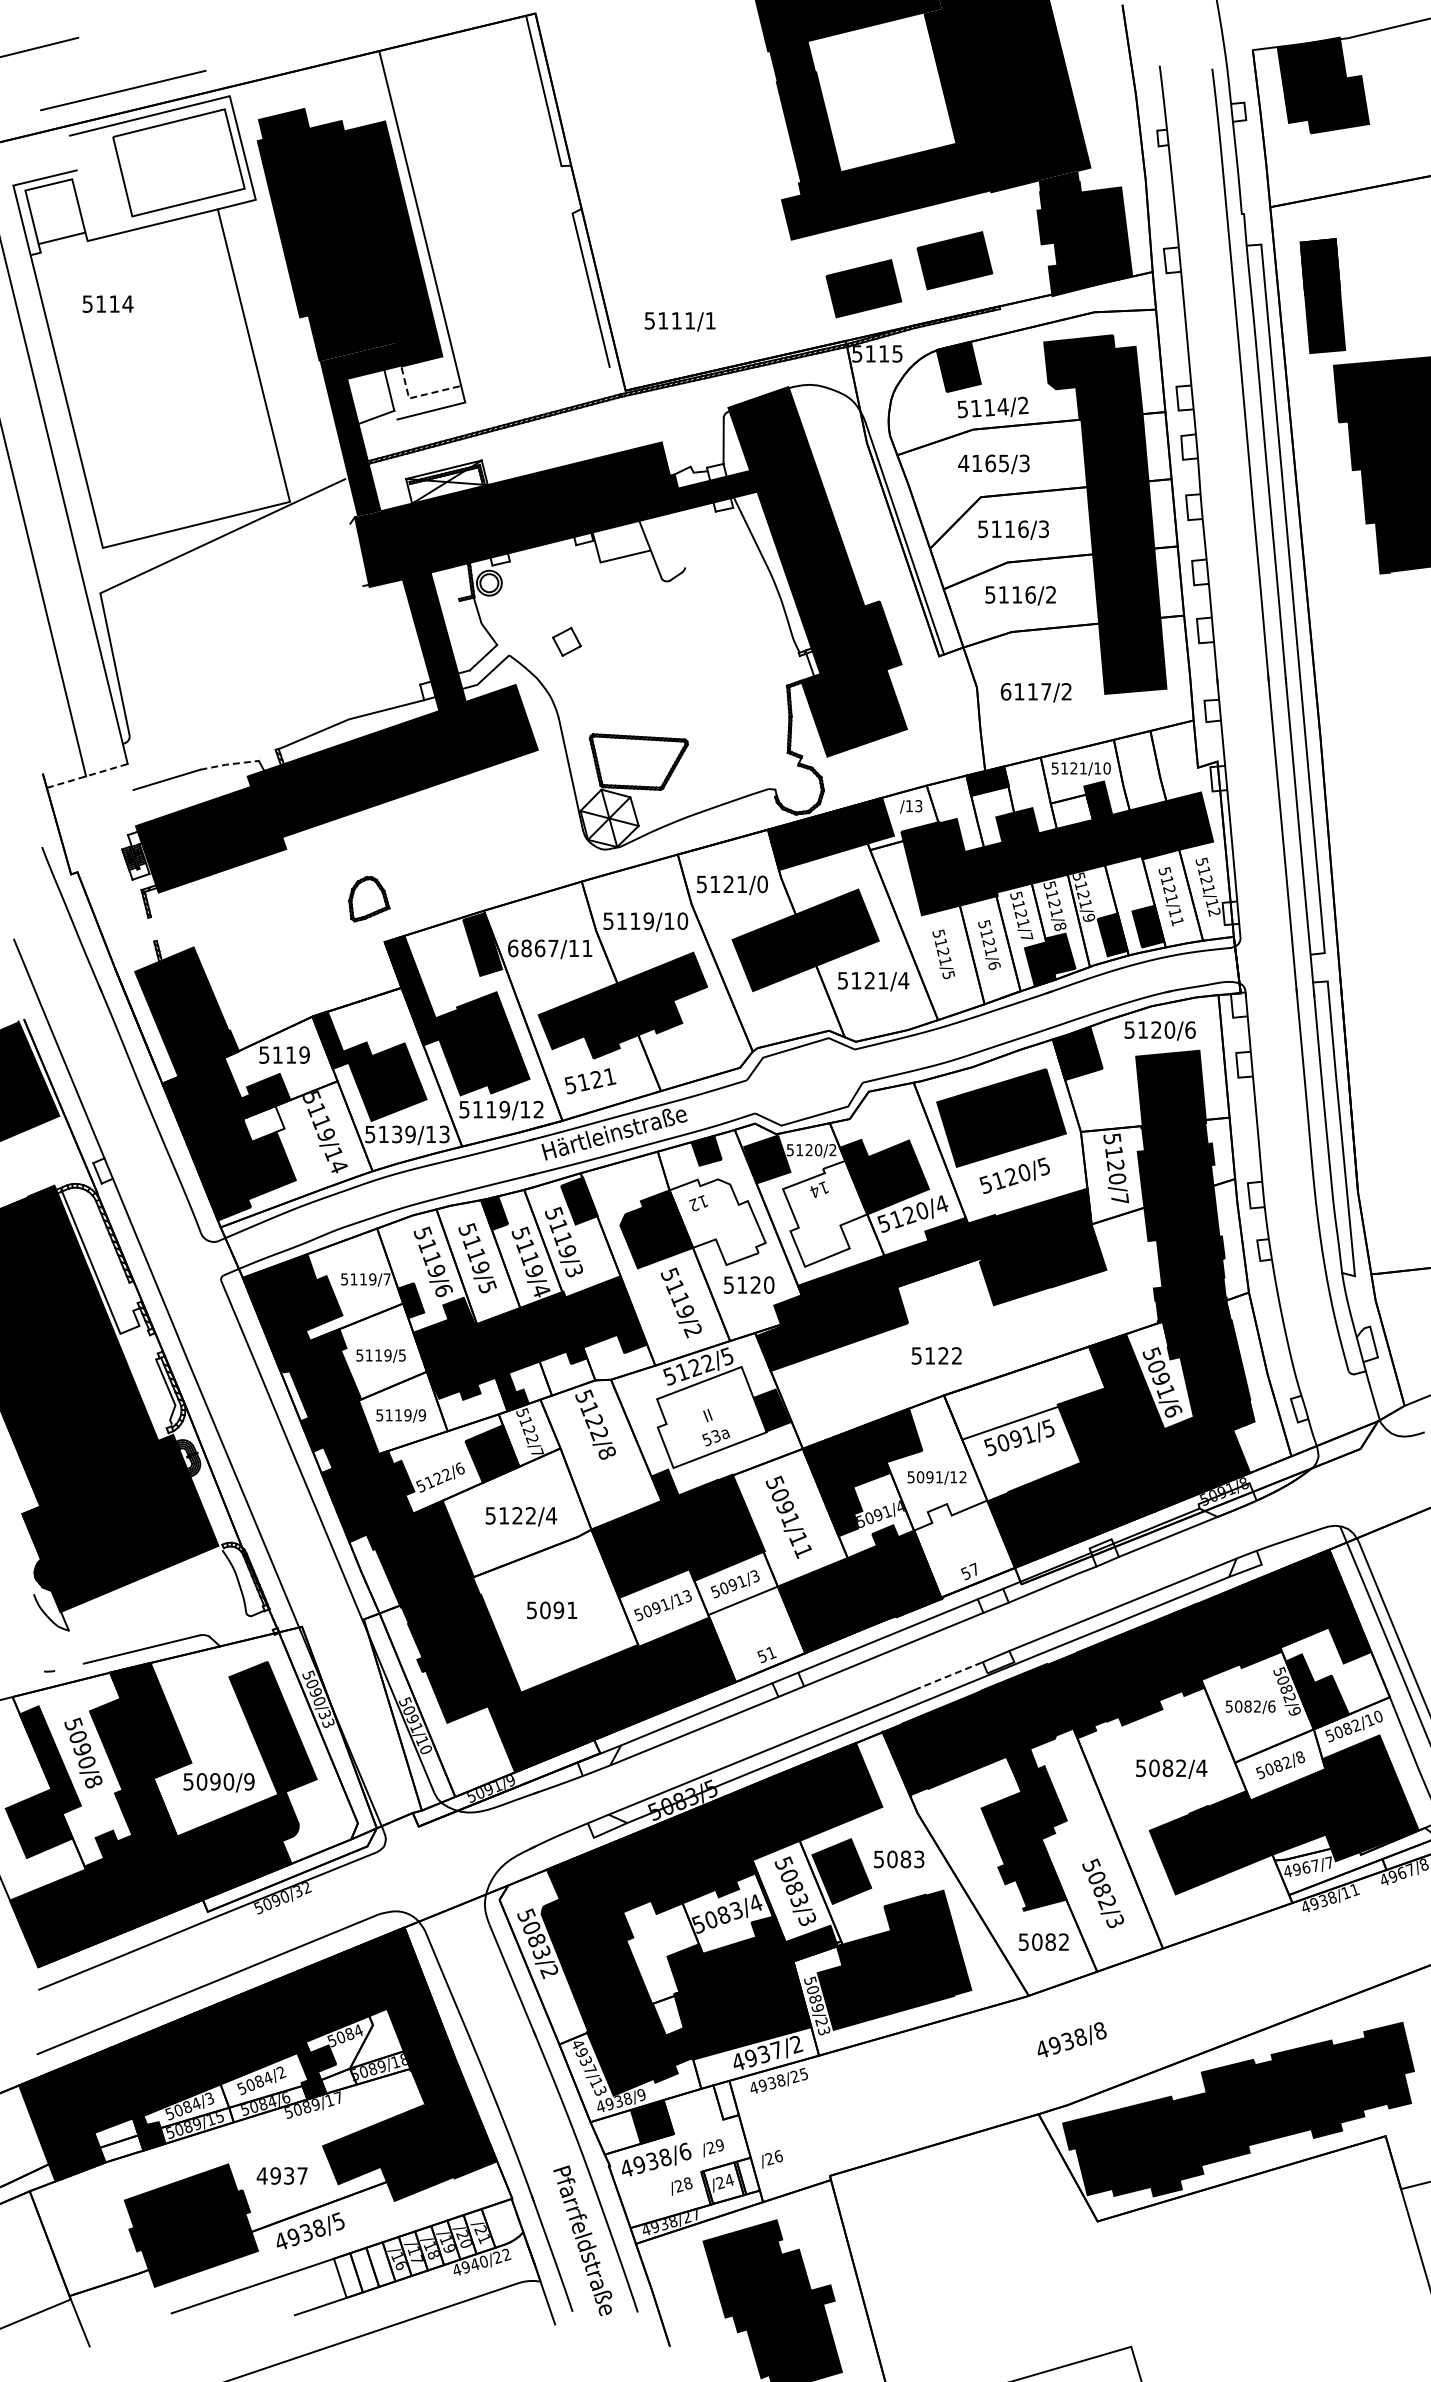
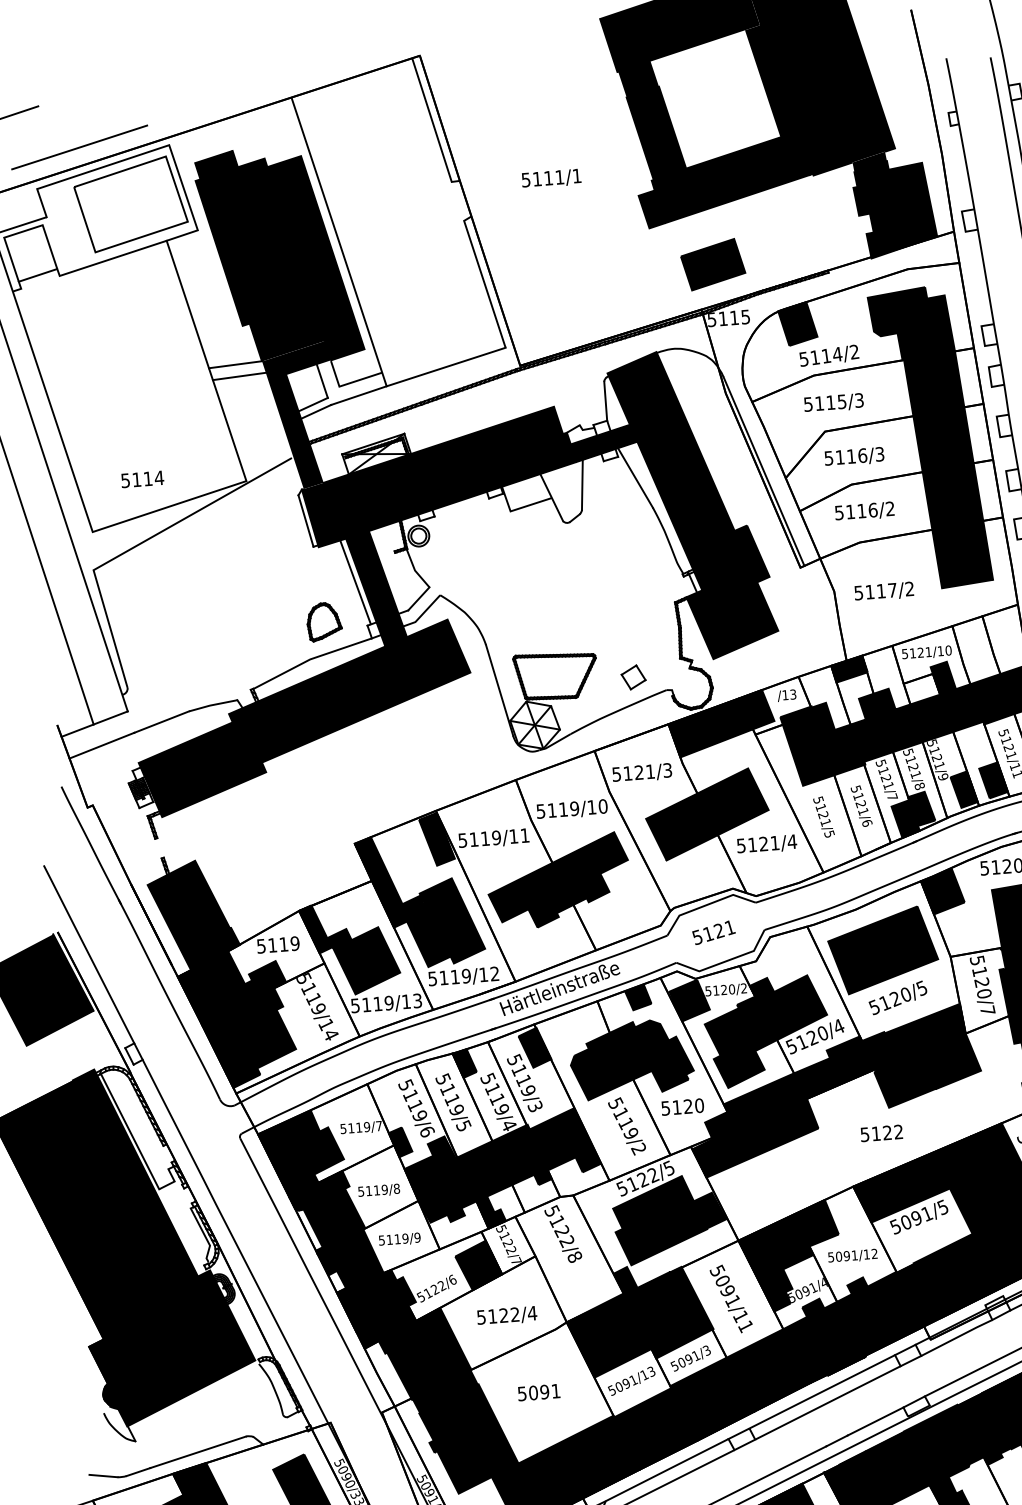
line: (73, 152) -> (42, 202), added
part: (954, 260) -> (787, 235), removed
text: (107, 303) -> (142, 478), moved
text: (679, 321) -> (550, 178), moved
line: (287, 362) -> (235, 364), added
line: (291, 376) -> (239, 375), added
line: (537, 384) -> (446, 366), added
line: (419, 395) -> (347, 383), dashed -> solid
line: (379, 425) -> (316, 411), added
text: (976, 463) -> (819, 403), 4165/3 -> 5115/3
line: (687, 537) -> (581, 484), added
line: (356, 554) -> (305, 520), added
line: (409, 632) -> (355, 582), added
part: (566, 641) -> (633, 677), moved
text: (1005, 691) -> (858, 592), 6117/2 -> 5117/2
line: (229, 764) -> (213, 705), dashed -> solid
line: (87, 775) -> (94, 723), dashed -> solid
line: (93, 802) -> (101, 745), added
text: (762, 884) -> (667, 770), 5121/0 -> 5121/3
part: (369, 899) -> (324, 622), moved
text: (533, 948) -> (479, 839), 6867/11 -> 5119/11
text: (590, 1081) -> (714, 932), moved
fill: (263, 1123) -> (265, 1003), added
text: (397, 1134) -> (378, 1004), 5139/13 -> 5119/13
fill: (825, 1213) -> (741, 1042), added
fill: (717, 1222) -> (652, 1056), added
text: (402, 1355) -> (396, 1188), 5119/5 -> 5119/8
text: (936, 1355) -> (881, 1133), moved
fill: (1024, 1392) -> (920, 1178), added
fill: (711, 1417) -> (659, 1220), added
fill: (964, 1549) -> (880, 1314), added
fill: (756, 1634) -> (711, 1399), added
line: (69, 1666) -> (138, 1471), added
line: (27, 1668) -> (103, 1475), added
line: (949, 1675) -> (876, 1420), dashed -> solid

